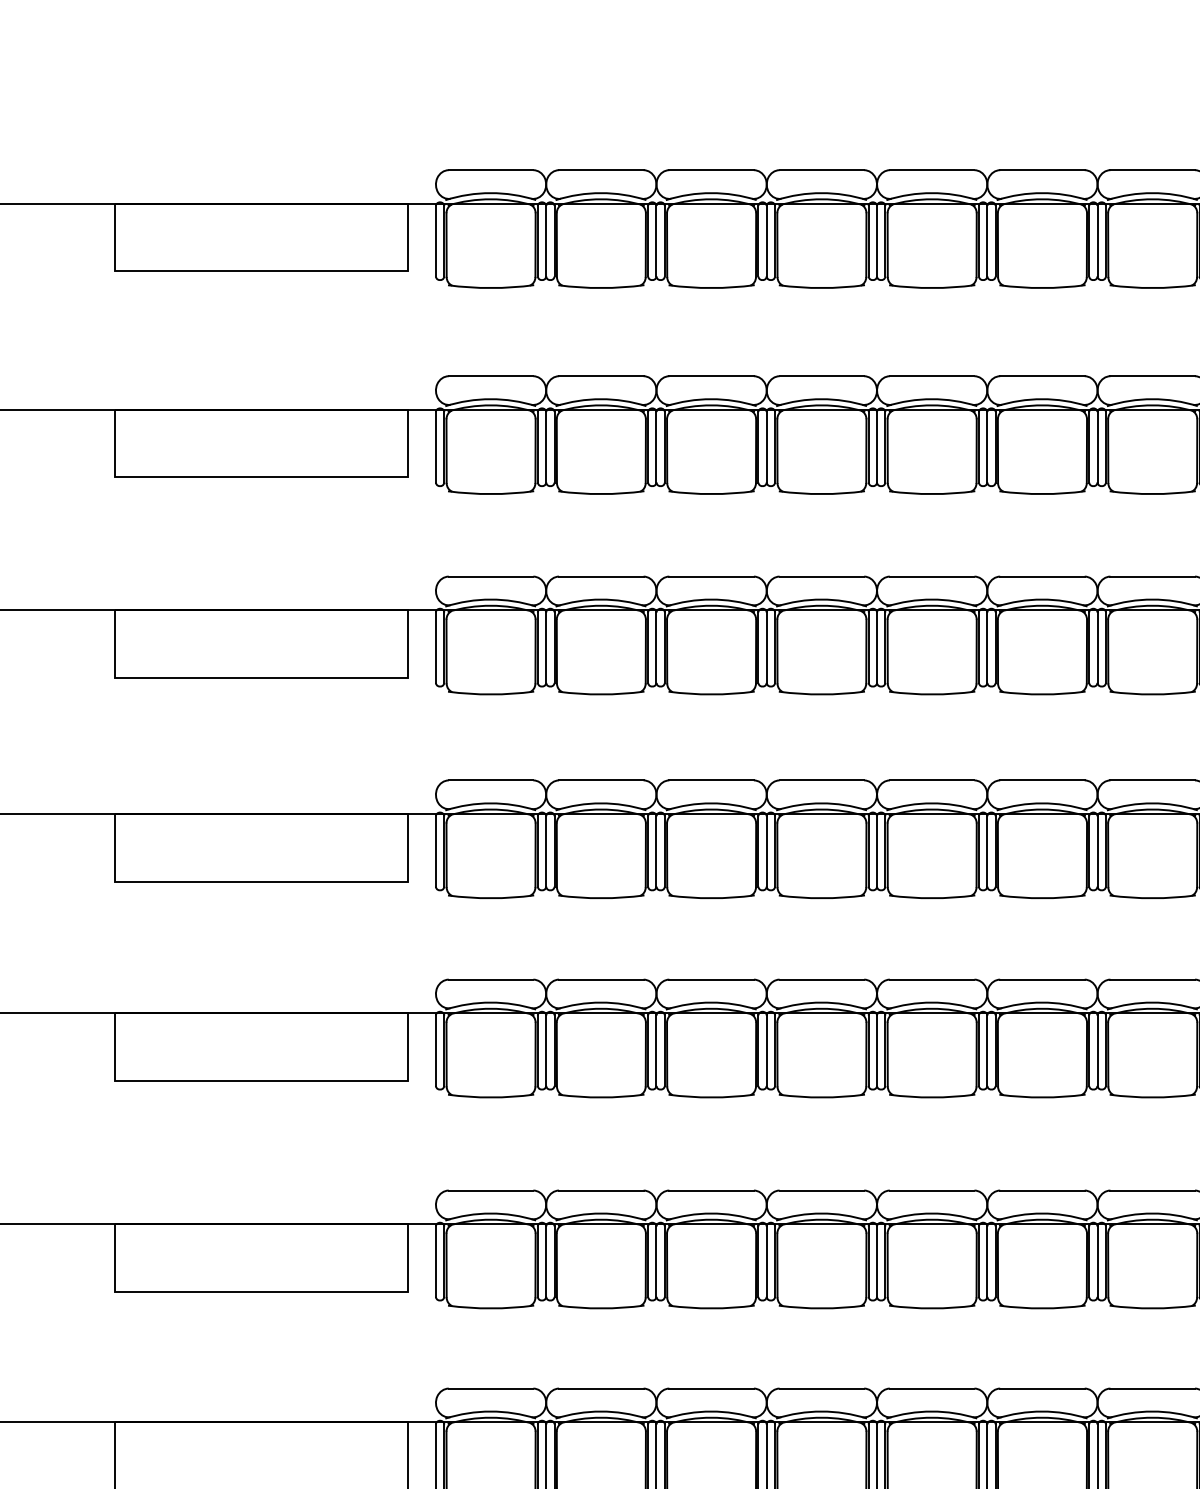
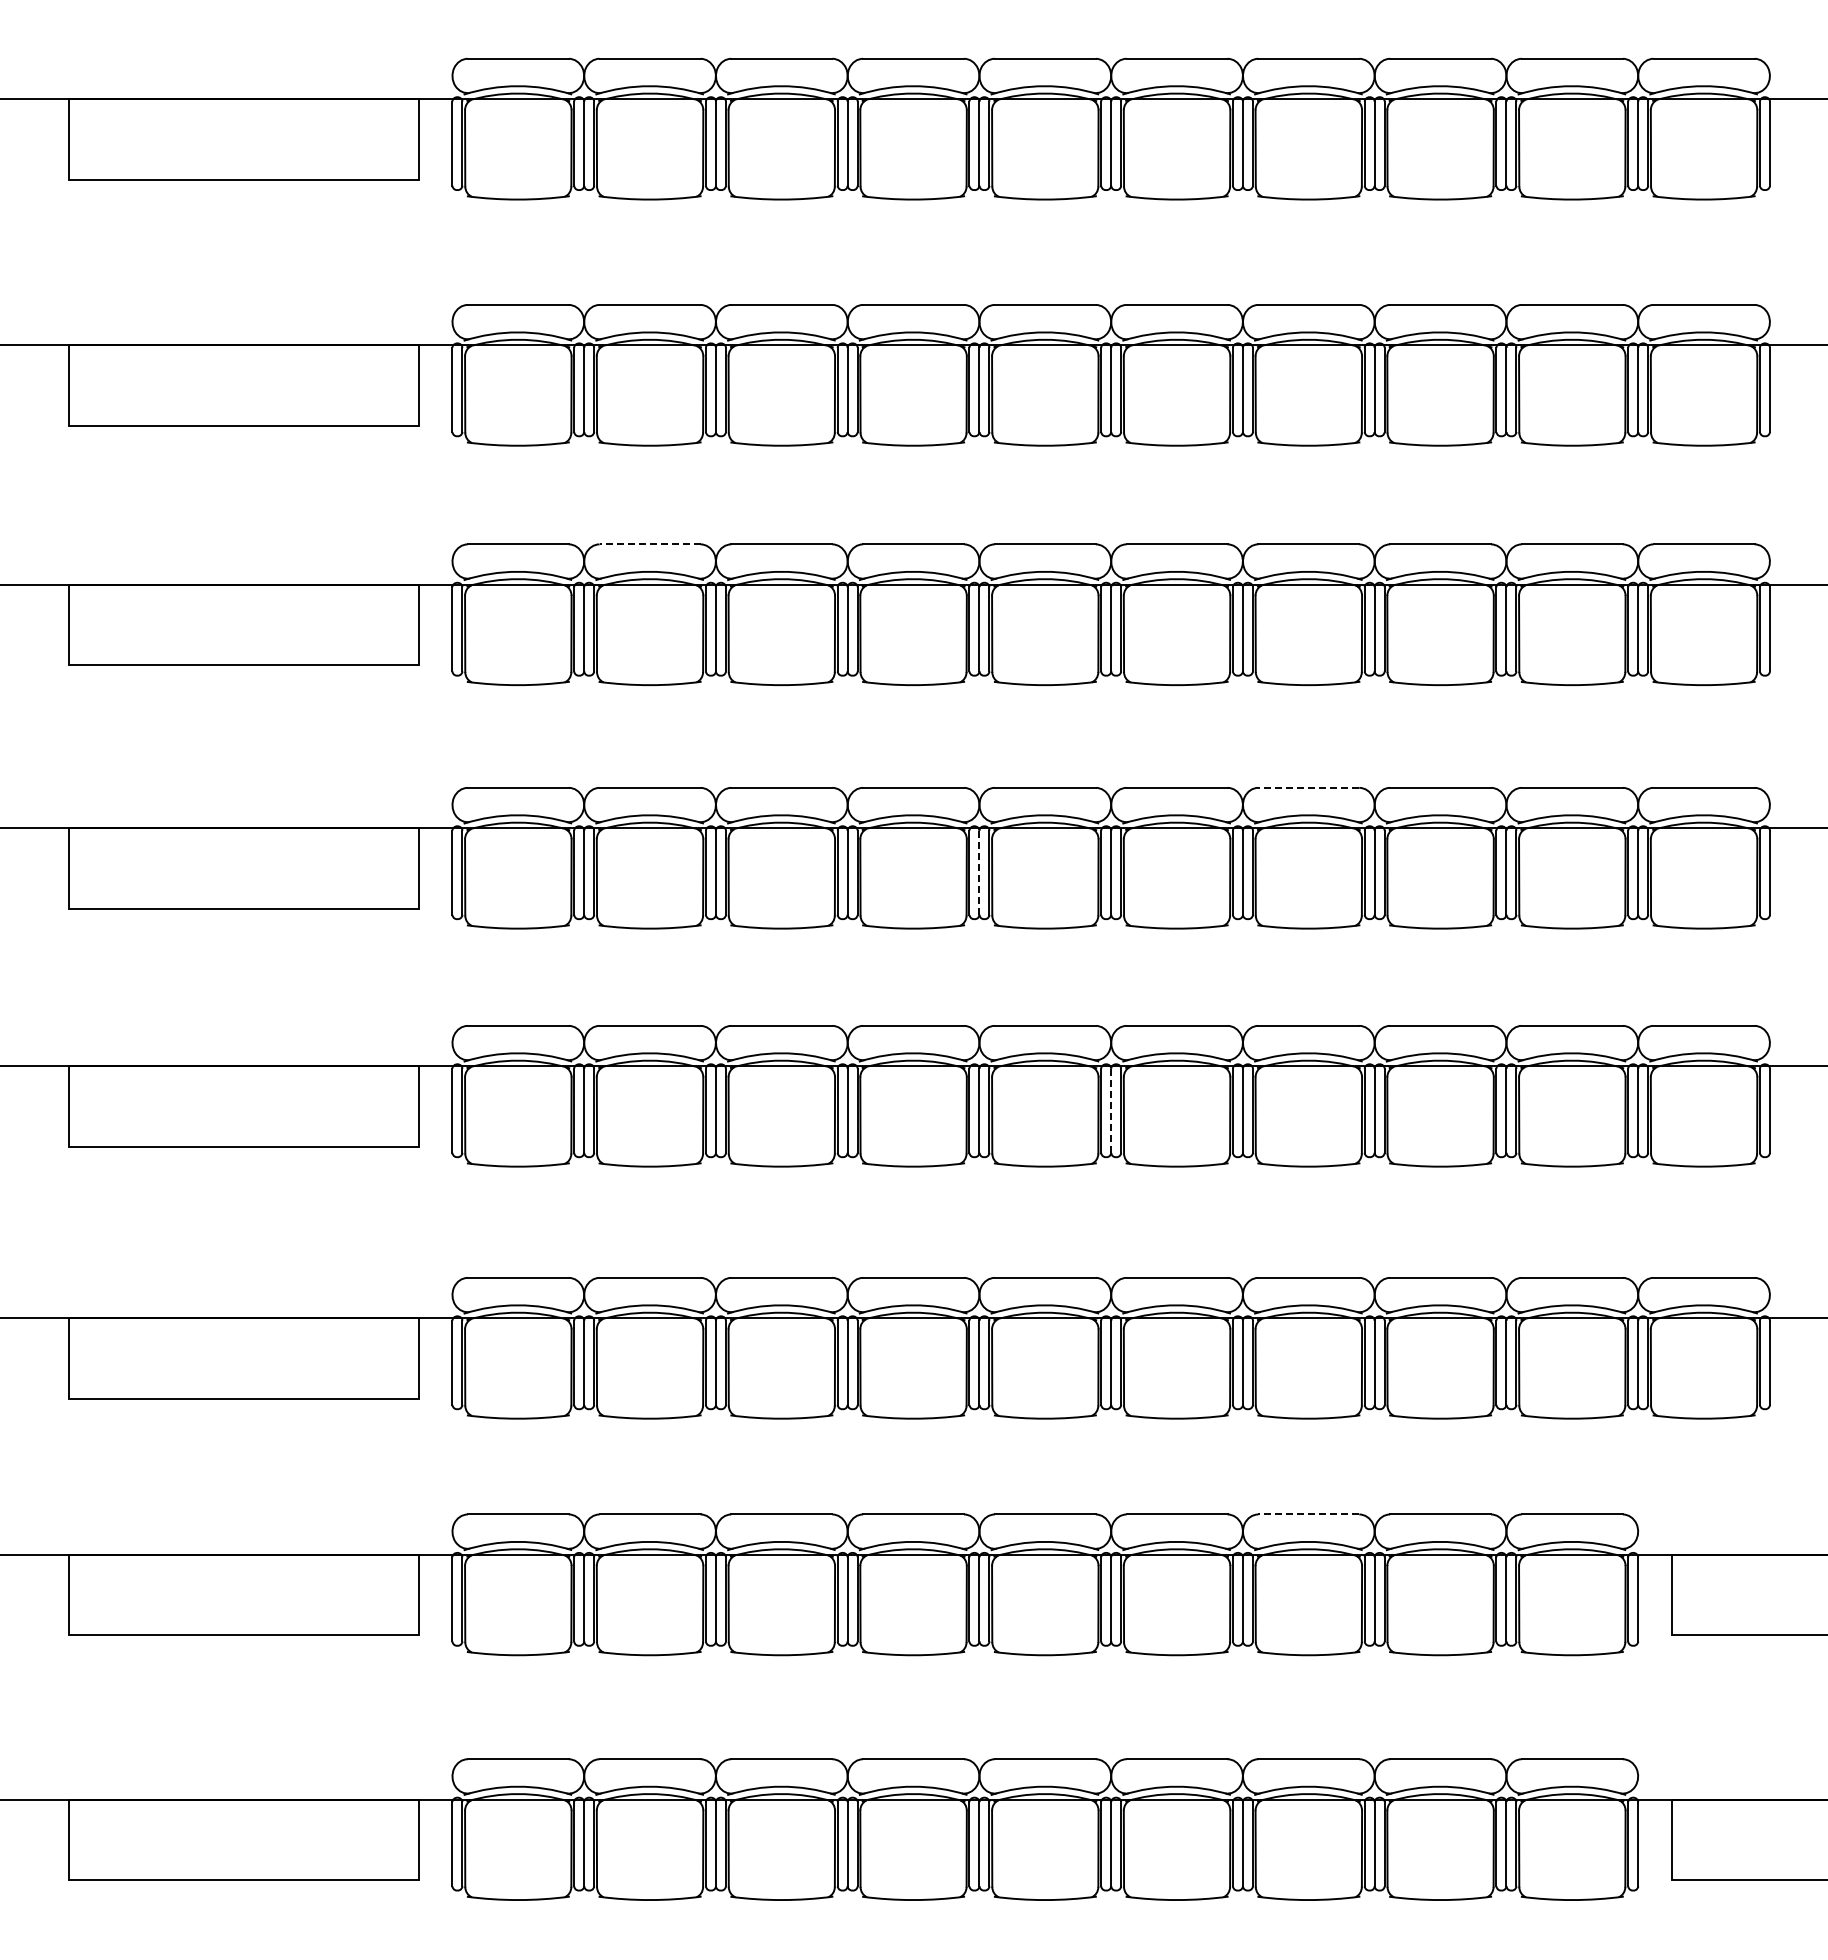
line: (600, 576) -> (649, 544), solid -> dashed
line: (1152, 780) -> (1308, 787), solid -> dashed
line: (877, 852) -> (979, 873), solid -> dashed
line: (987, 1051) -> (1111, 1111), solid -> dashed
line: (1152, 1388) -> (1308, 1514), solid -> dashed

